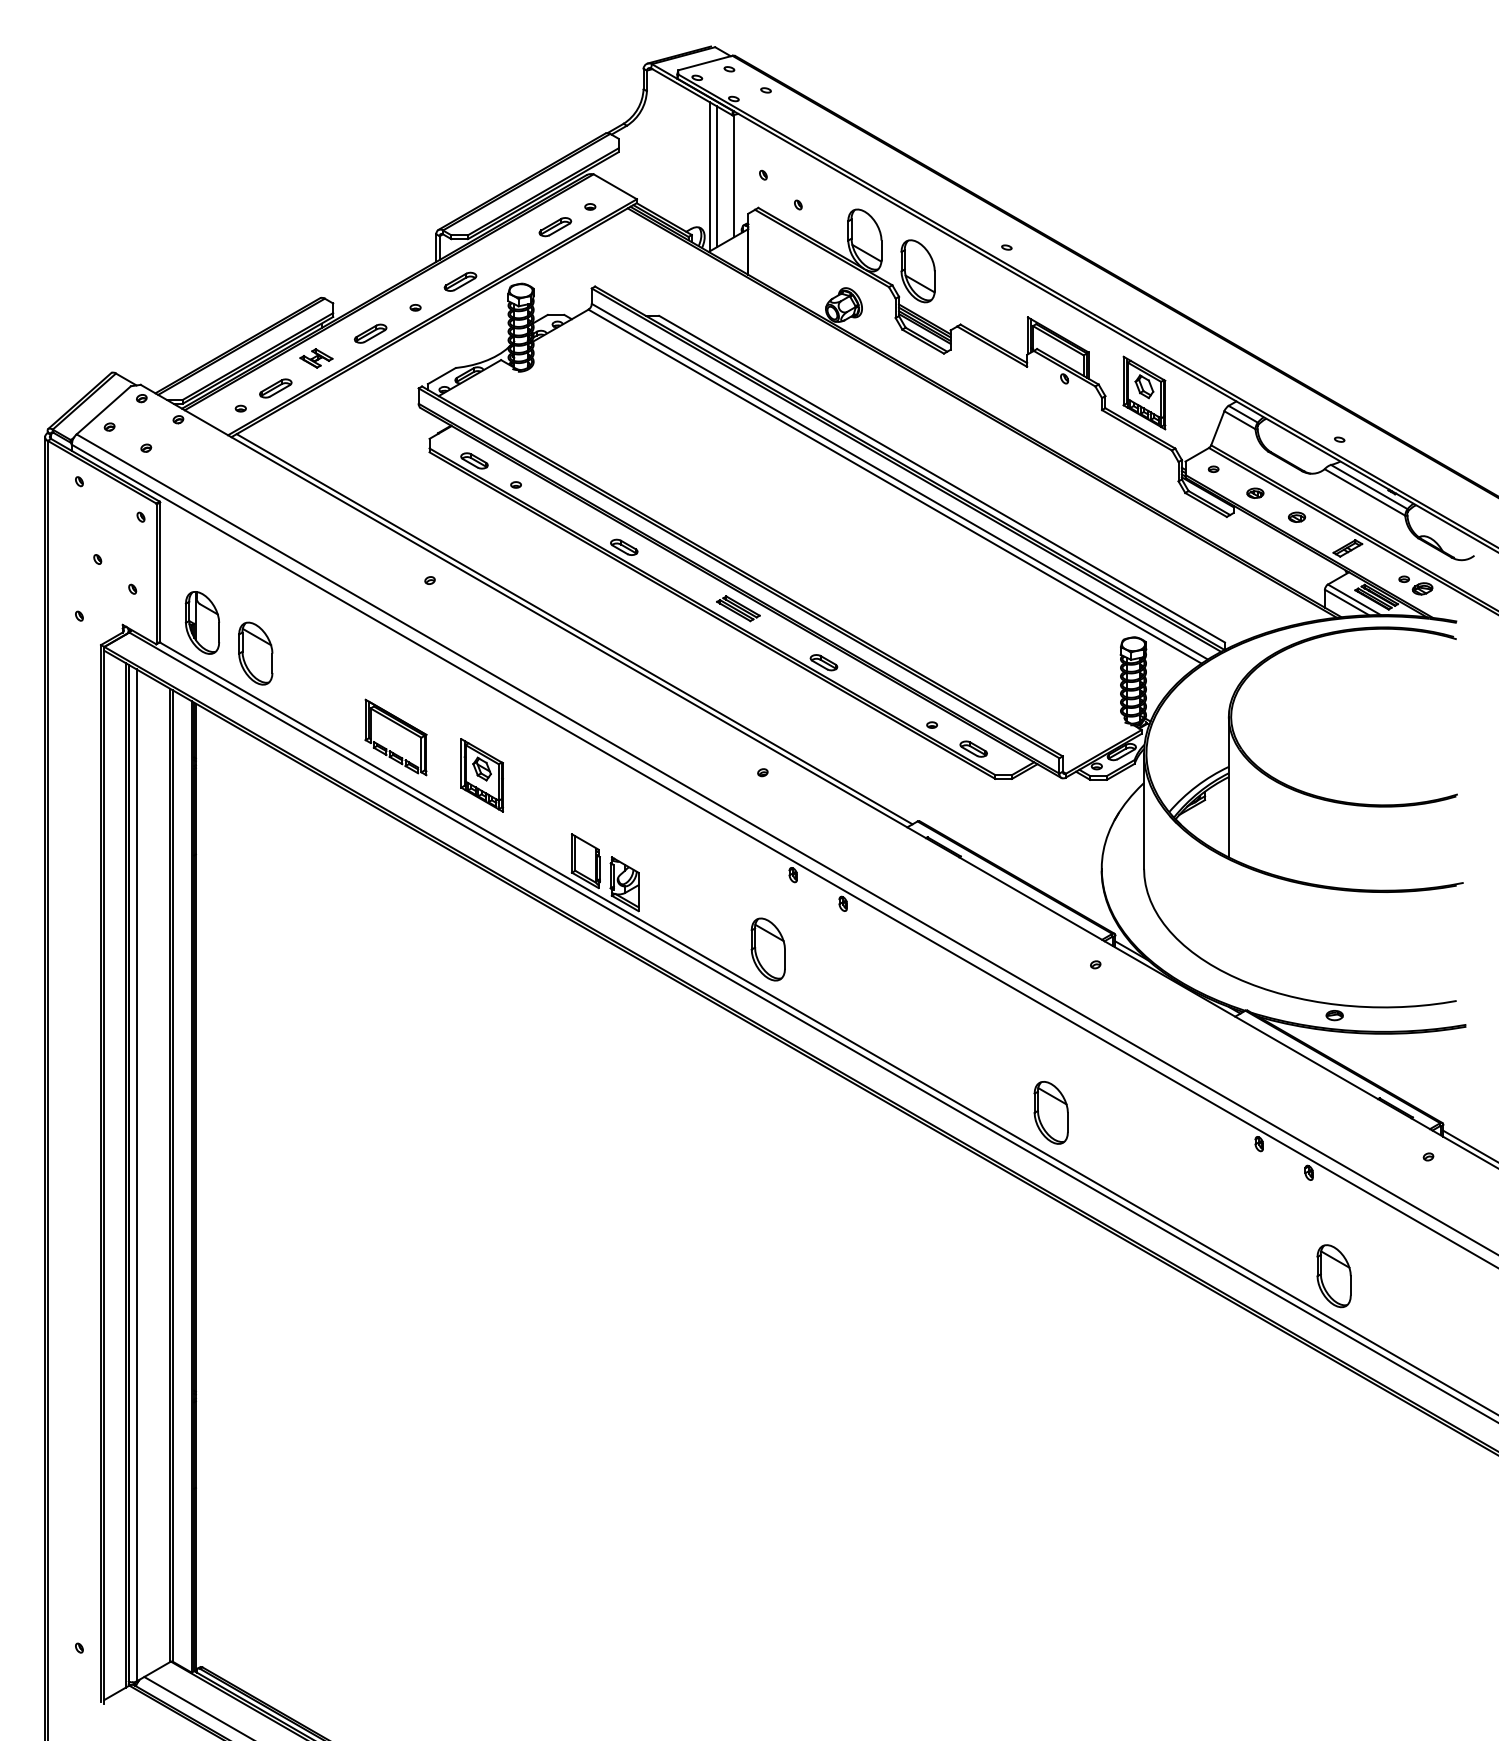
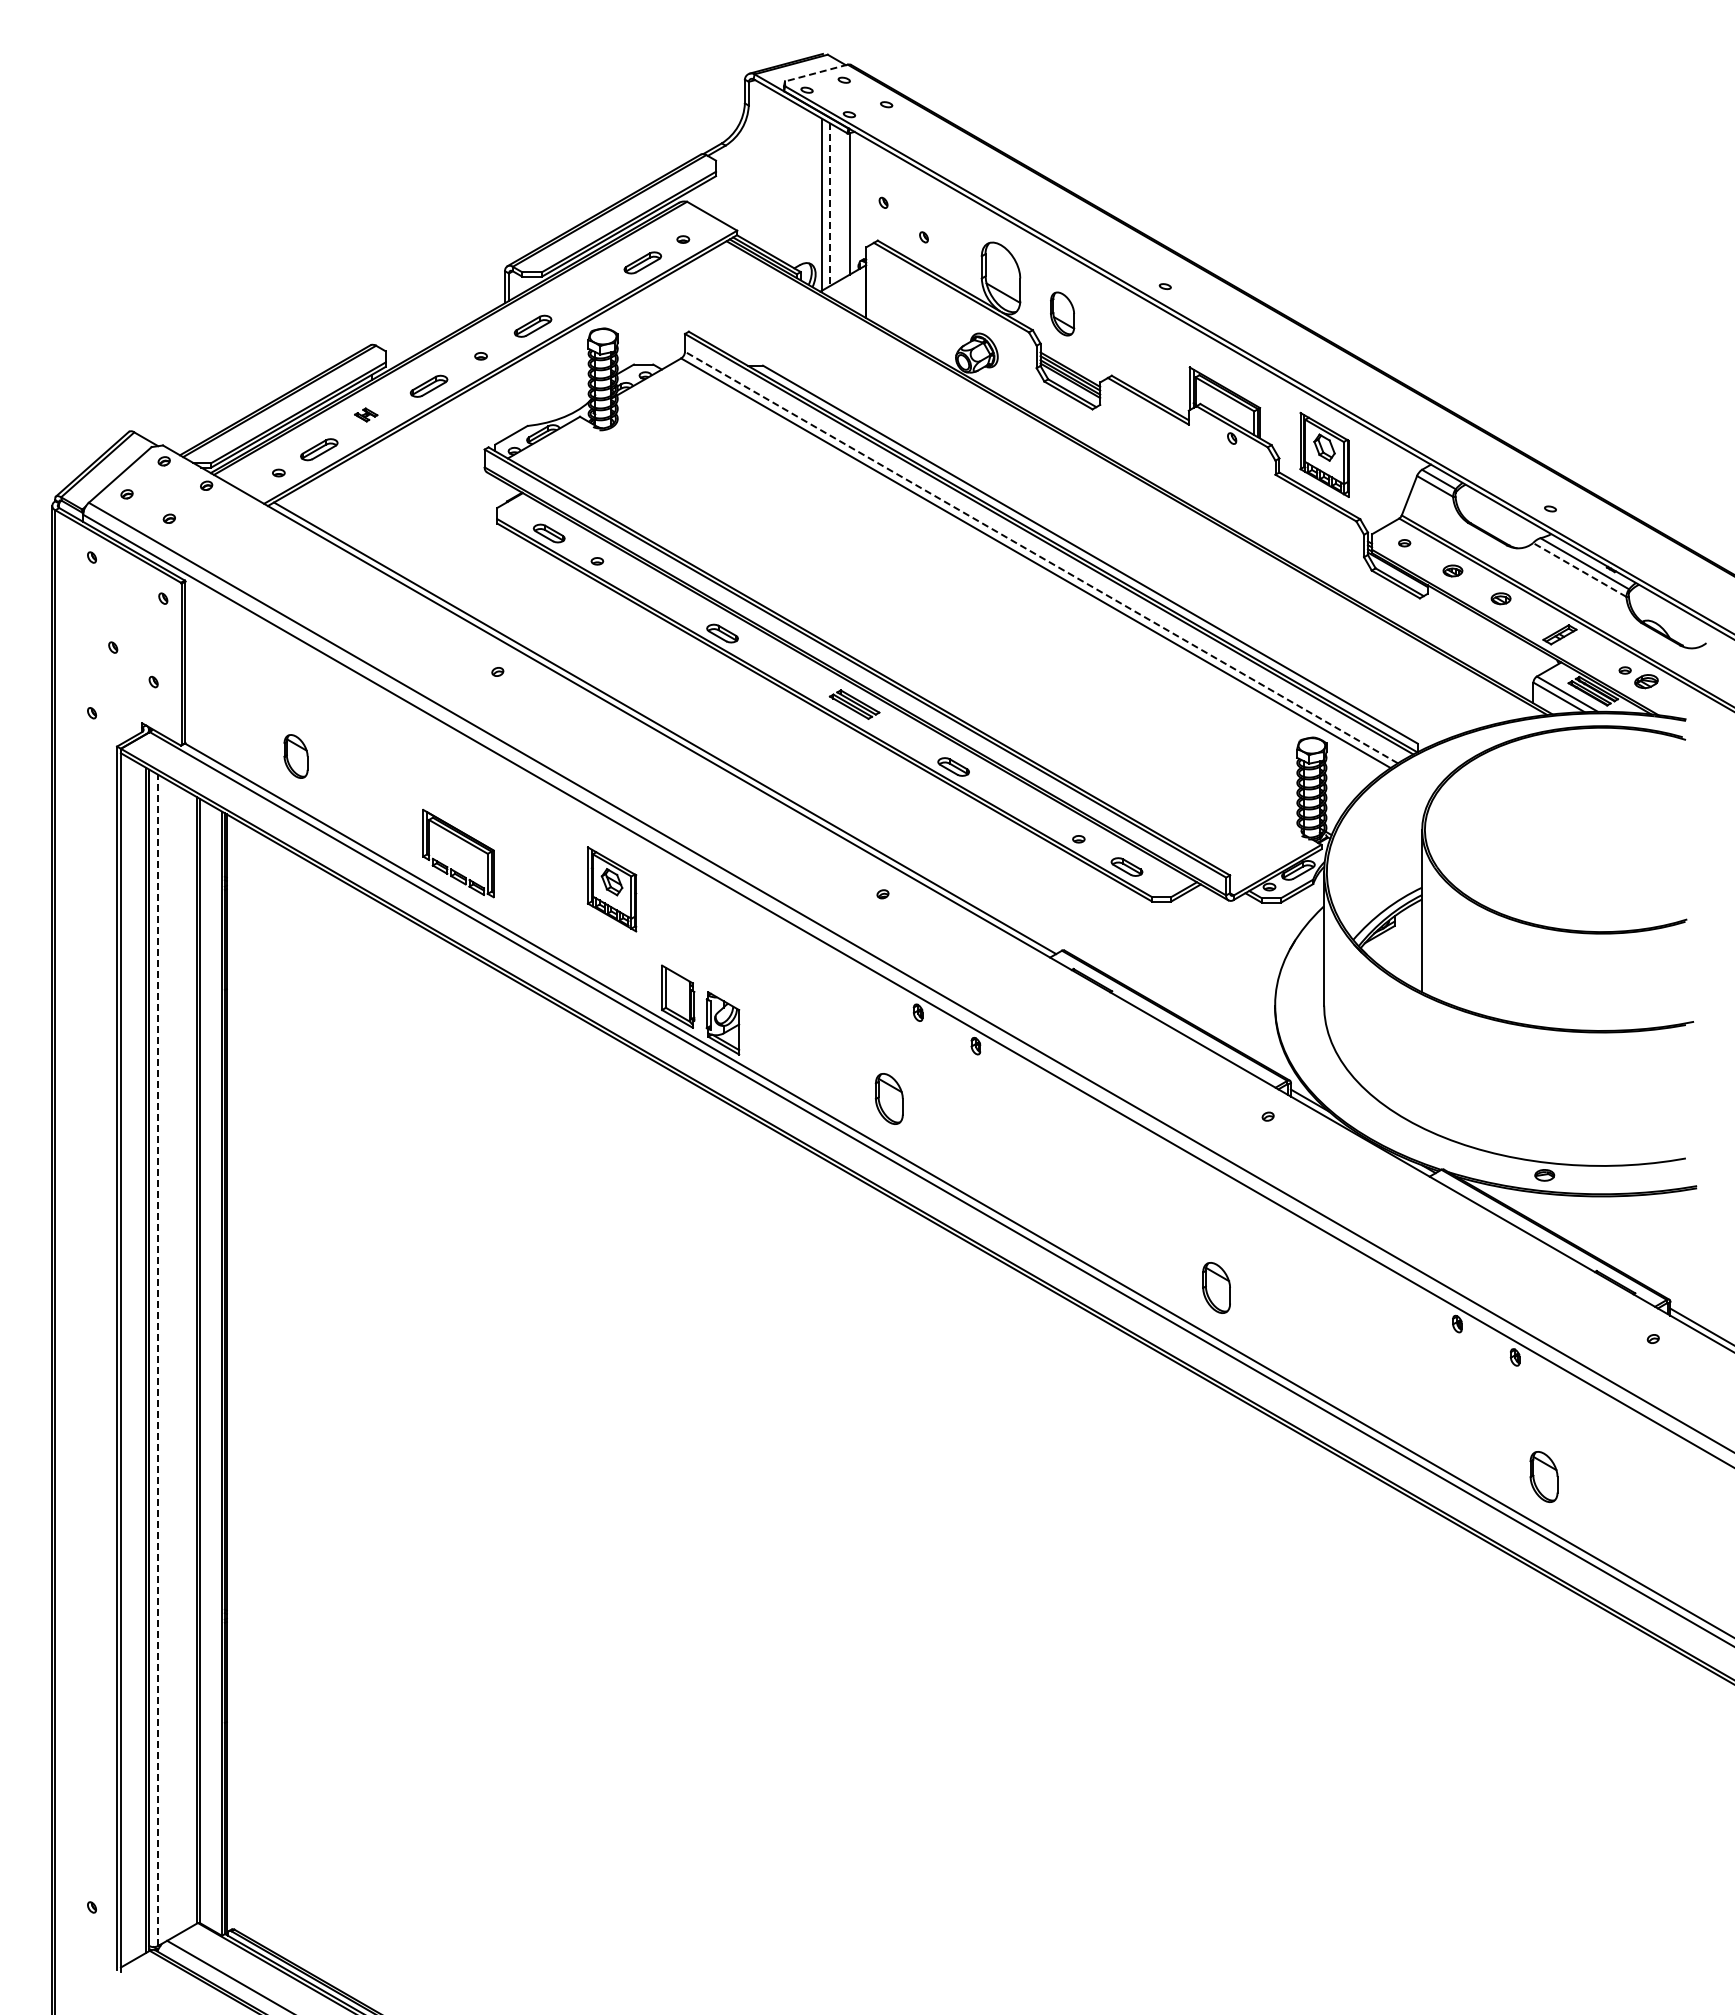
line: (705, 63) -> (816, 73), solid -> dashed
line: (716, 176) -> (829, 204), solid -> dashed
part: (917, 270) -> (1062, 313), size x0.6
part: (315, 358) -> (365, 414), size x0.6
line: (899, 481) -> (1041, 557), solid -> dashed
line: (1364, 492) -> (1579, 569), solid -> dashed
part: (202, 622) -> (234, 720), removed
part: (255, 653) -> (295, 756), size x0.6
part: (481, 775) -> (611, 889), moved
part: (768, 949) -> (889, 1098), size x0.7
part: (1051, 1112) -> (1216, 1287), size x0.7
line: (136, 1175) -> (158, 1360), solid -> dashed
part: (1333, 1275) -> (1543, 1476), size x0.7

